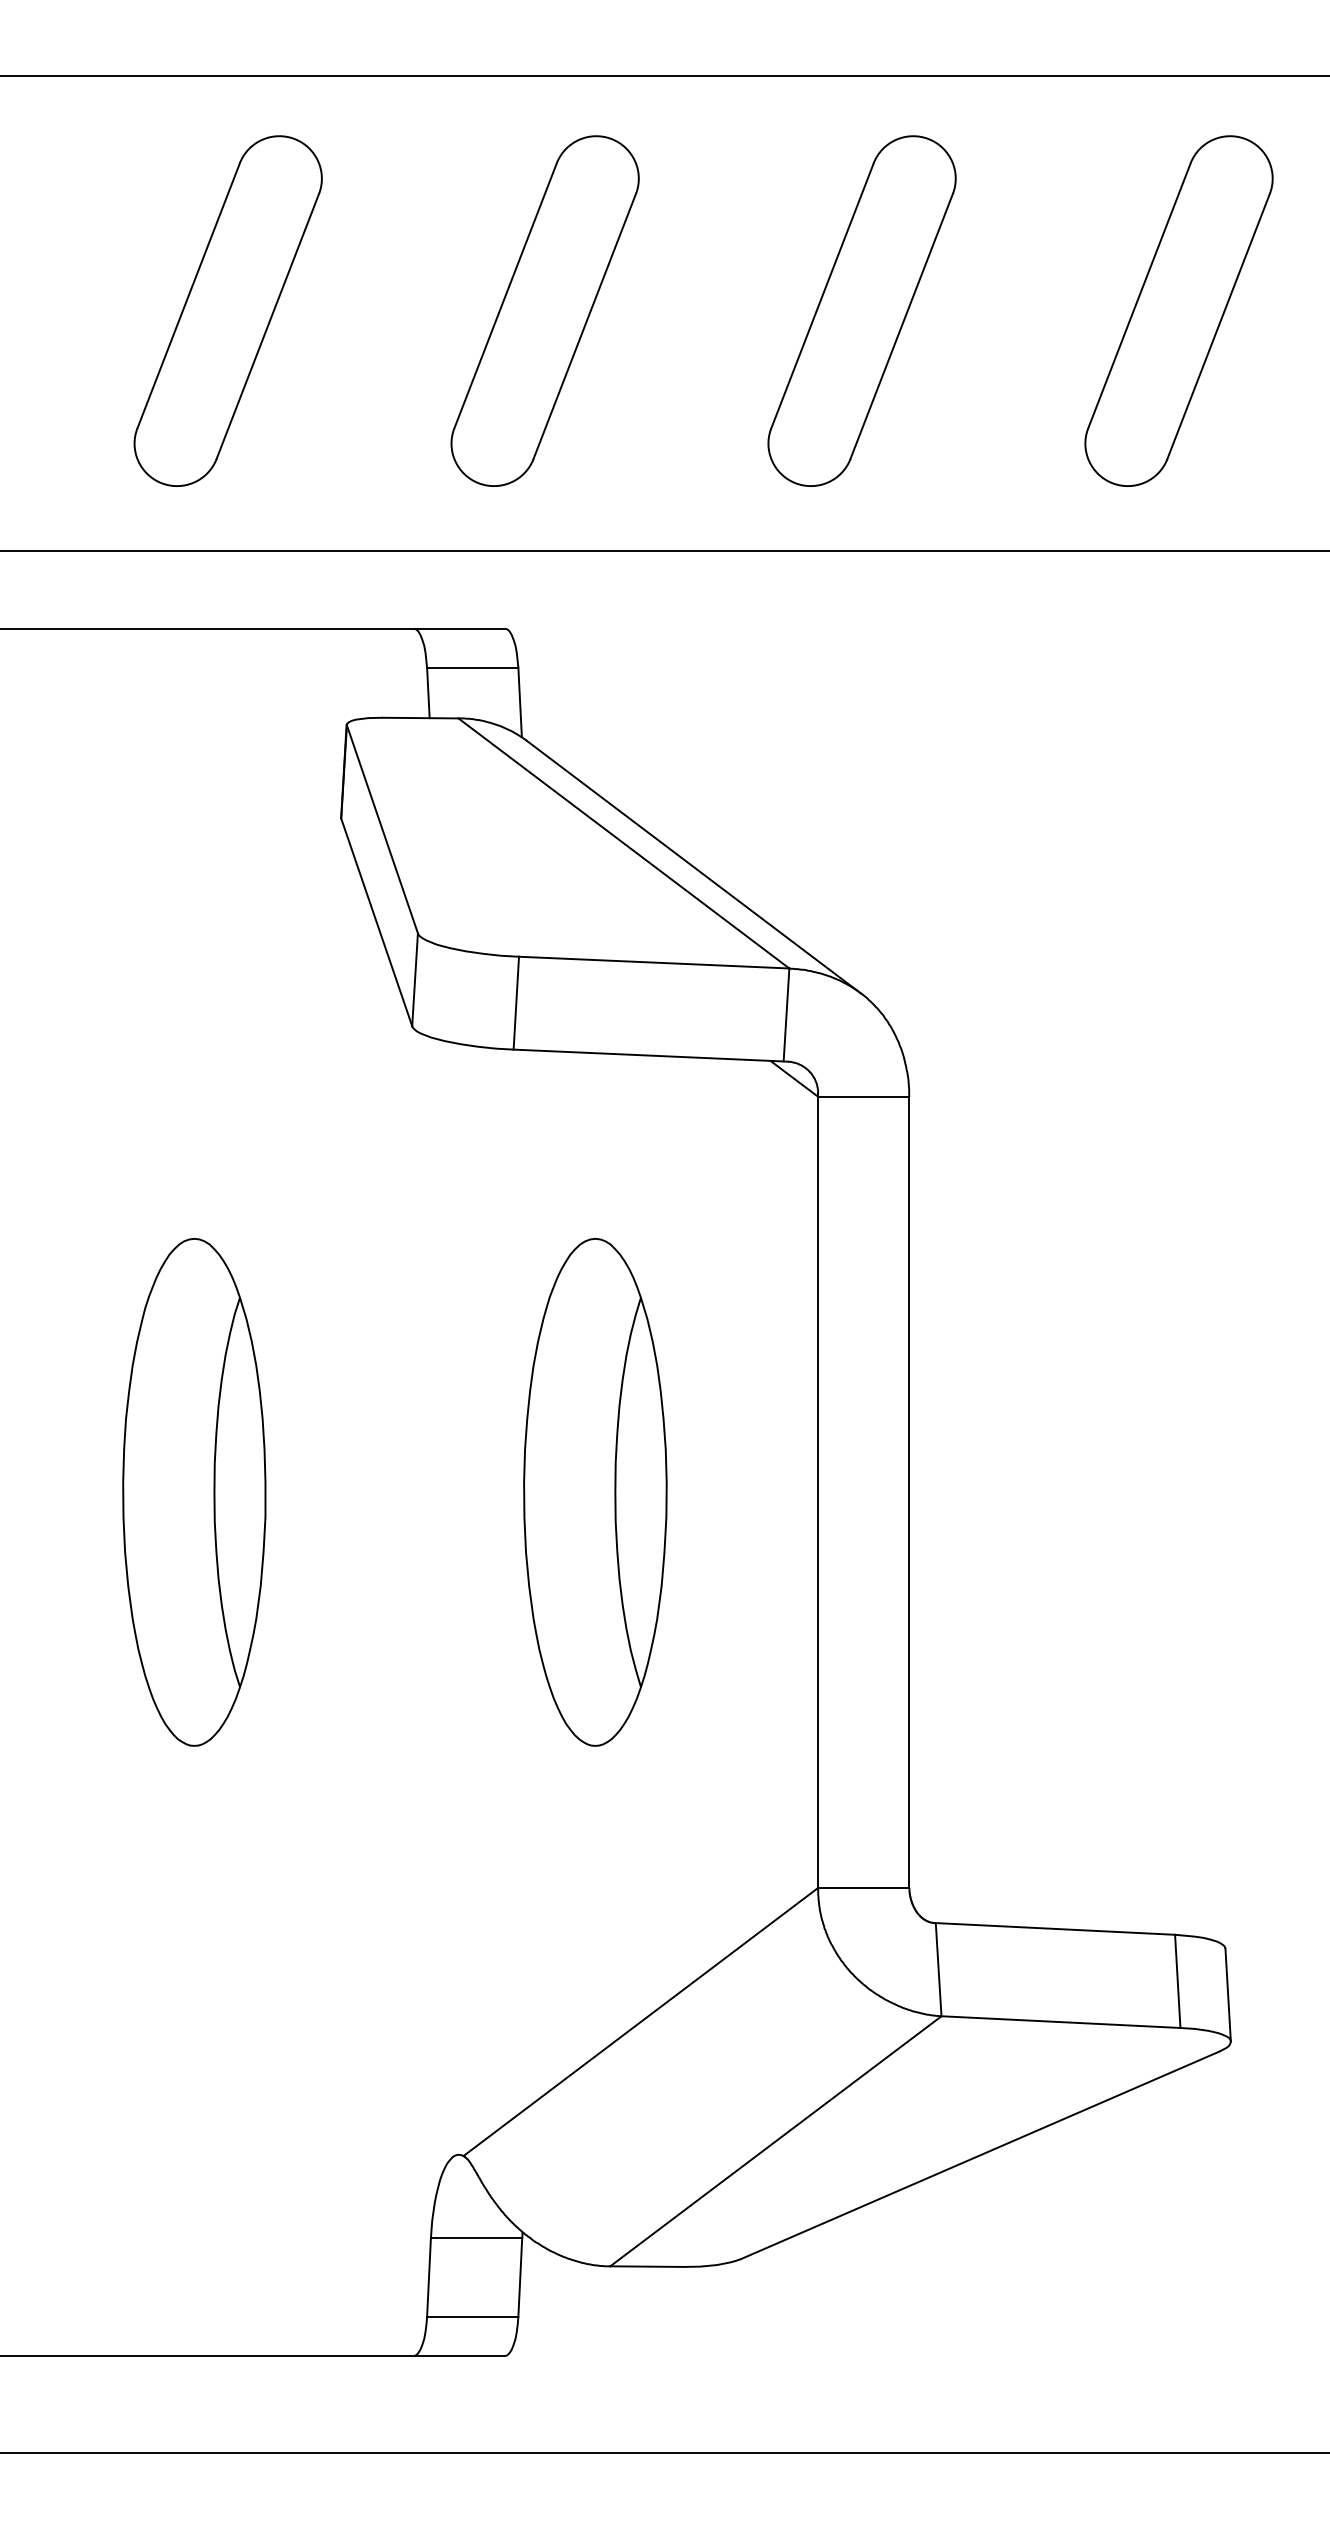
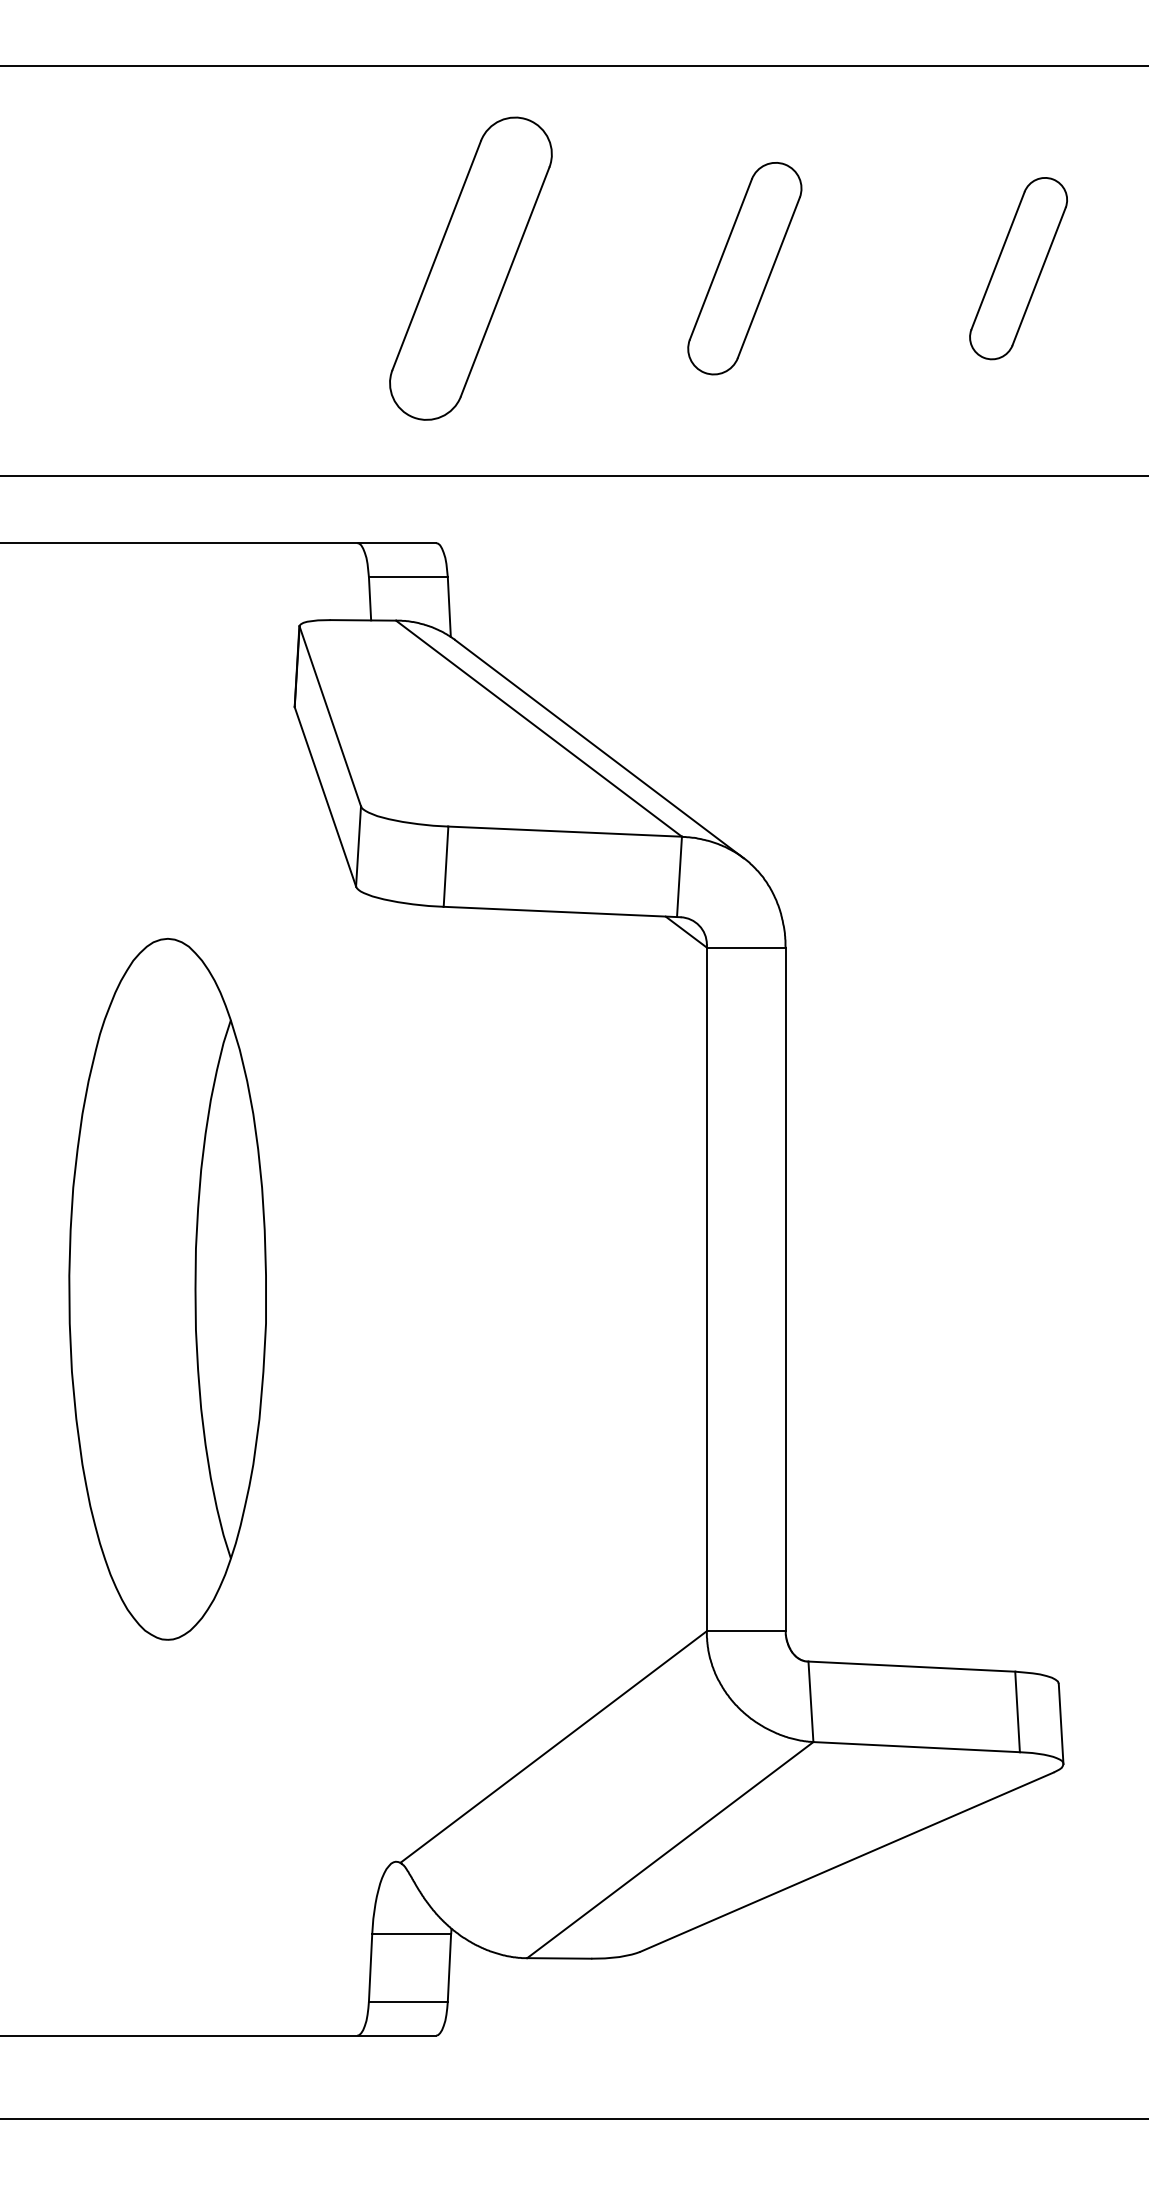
part: (227, 310) -> (196, 268), removed
part: (861, 310) -> (744, 268), size x0.7
part: (1178, 310) -> (1018, 268), size x0.6
part: (193, 1492) -> (167, 1289), size x1.6
part: (594, 1492) -> (513, 1289), removed

